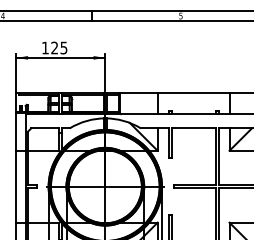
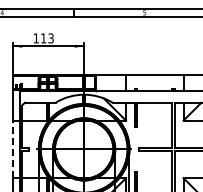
text: (58, 48) -> (46, 38), 125 -> 113
line: (15, 186) -> (12, 149), solid -> dashed

